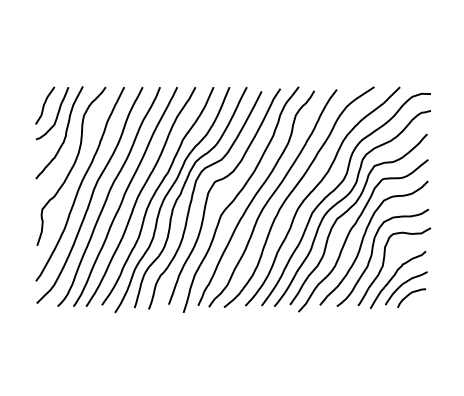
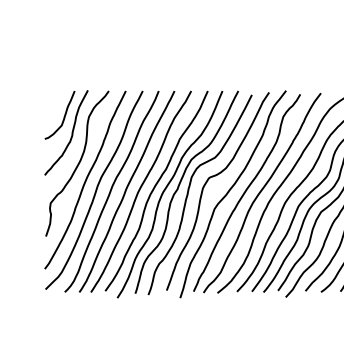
curve: (45, 104) -> (53, 106), removed

